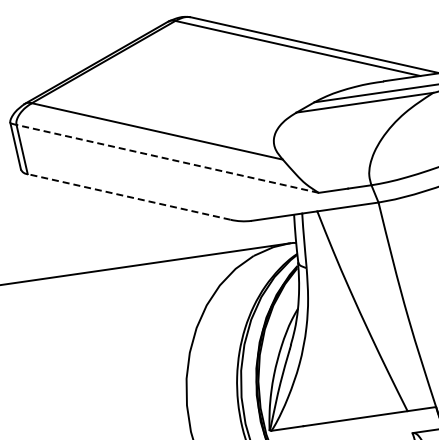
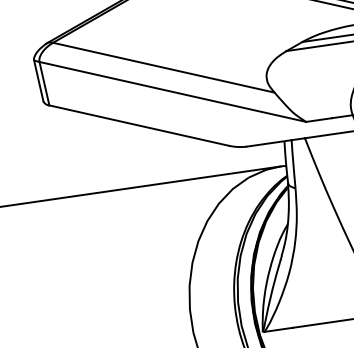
line: (167, 158) -> (172, 91), dashed -> solid
line: (129, 196) -> (139, 125), dashed -> solid

